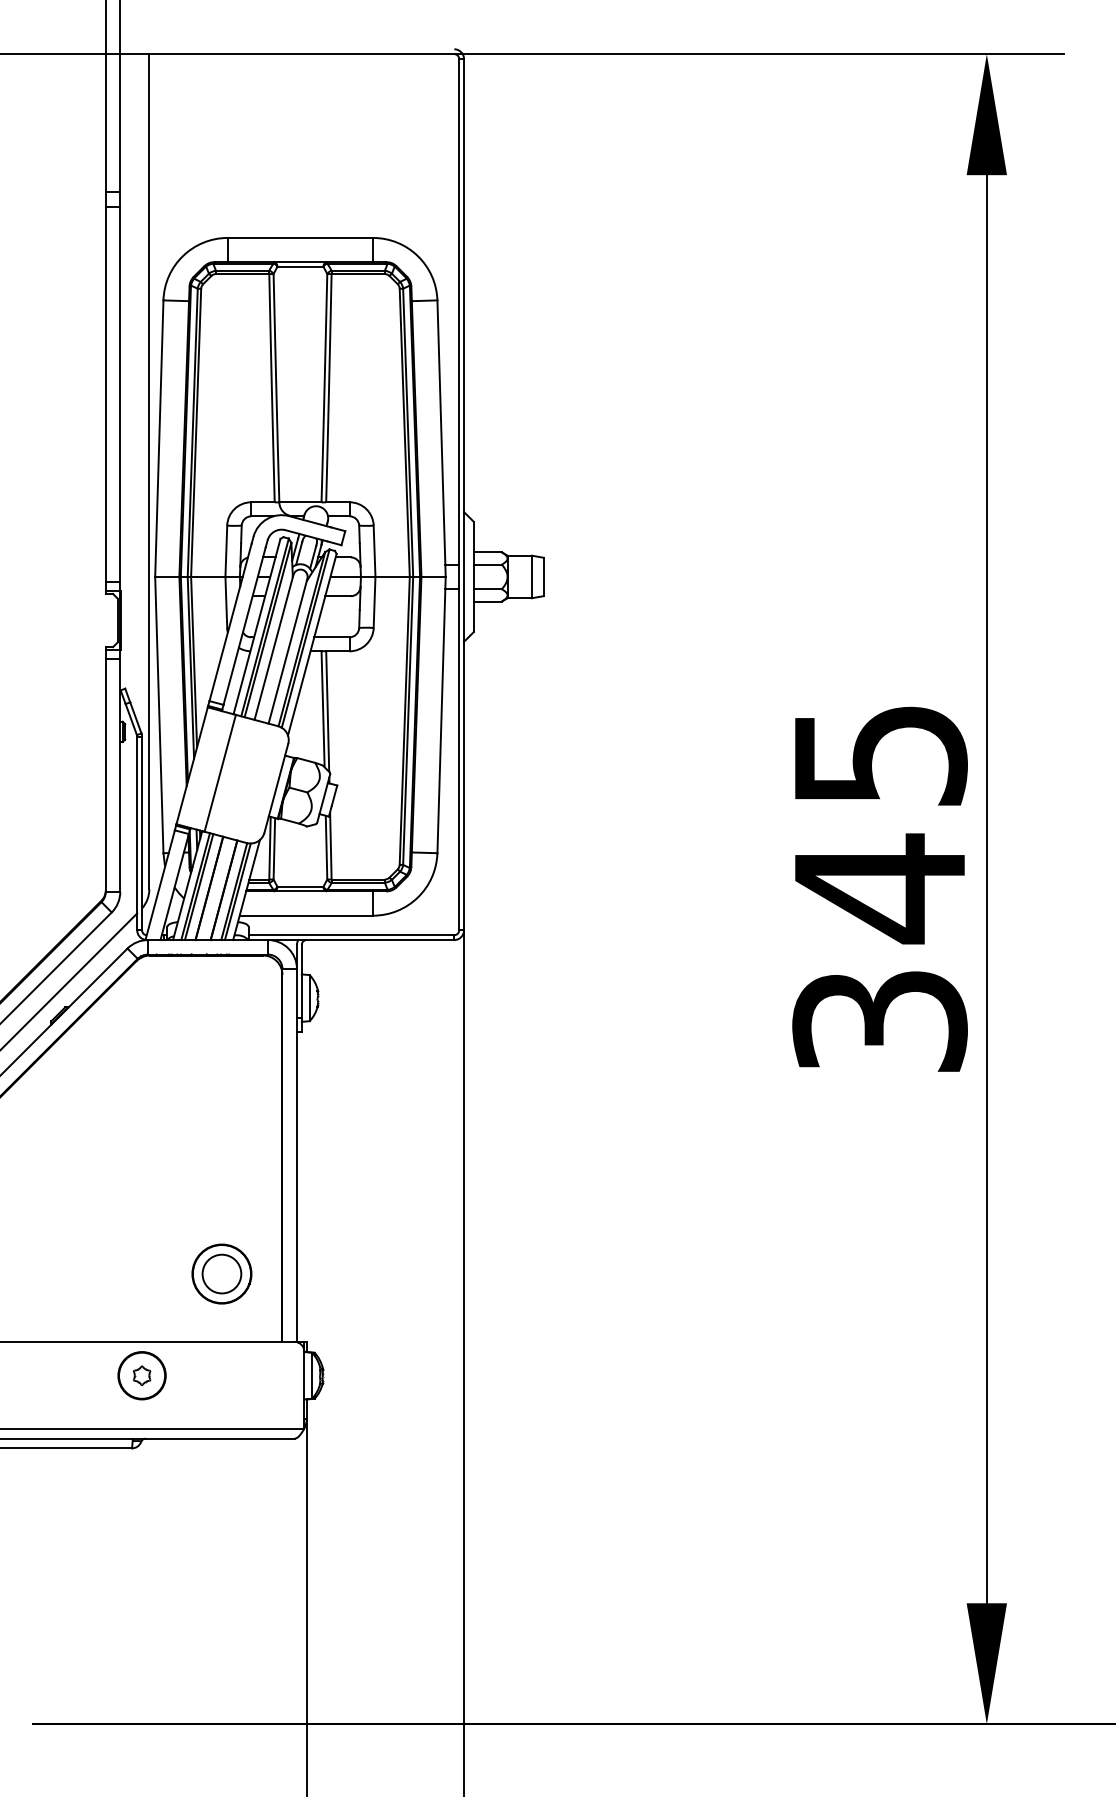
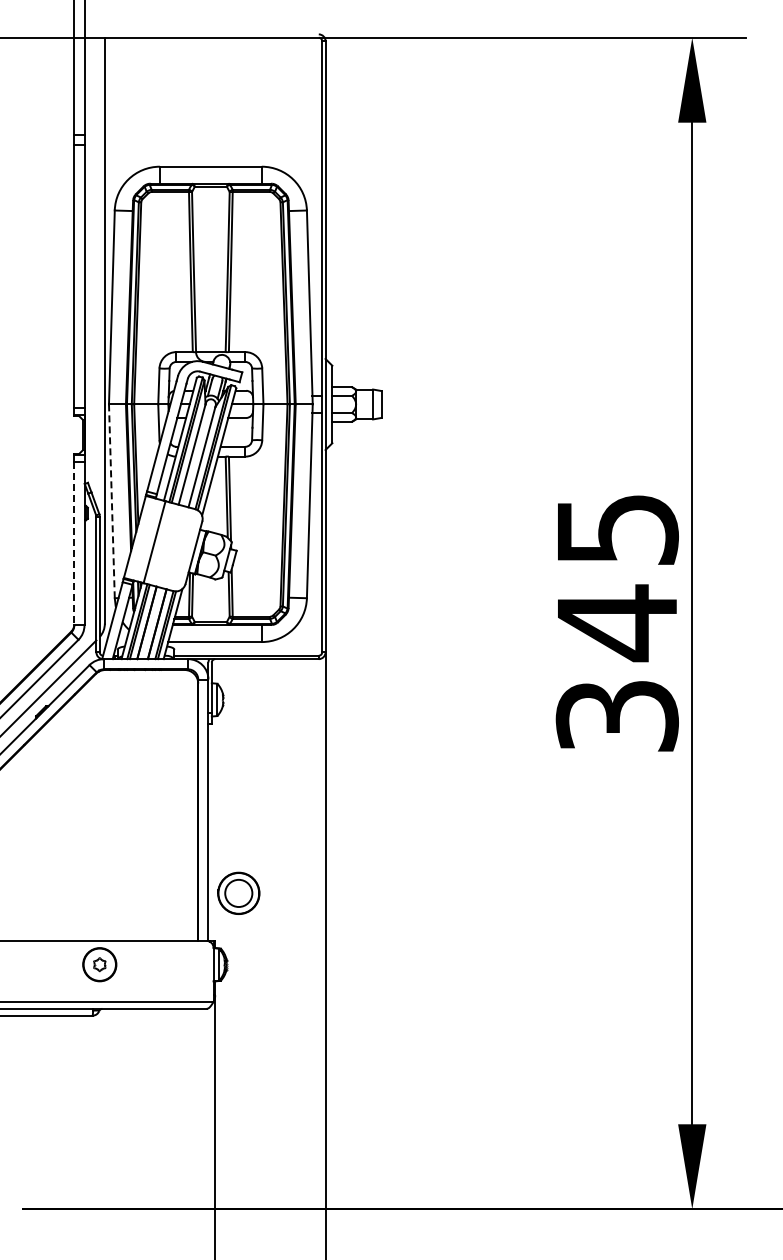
line: (158, 715) -> (111, 501), solid -> dashed
line: (106, 775) -> (74, 543), solid -> dashed
part: (221, 1272) -> (238, 892), moved

